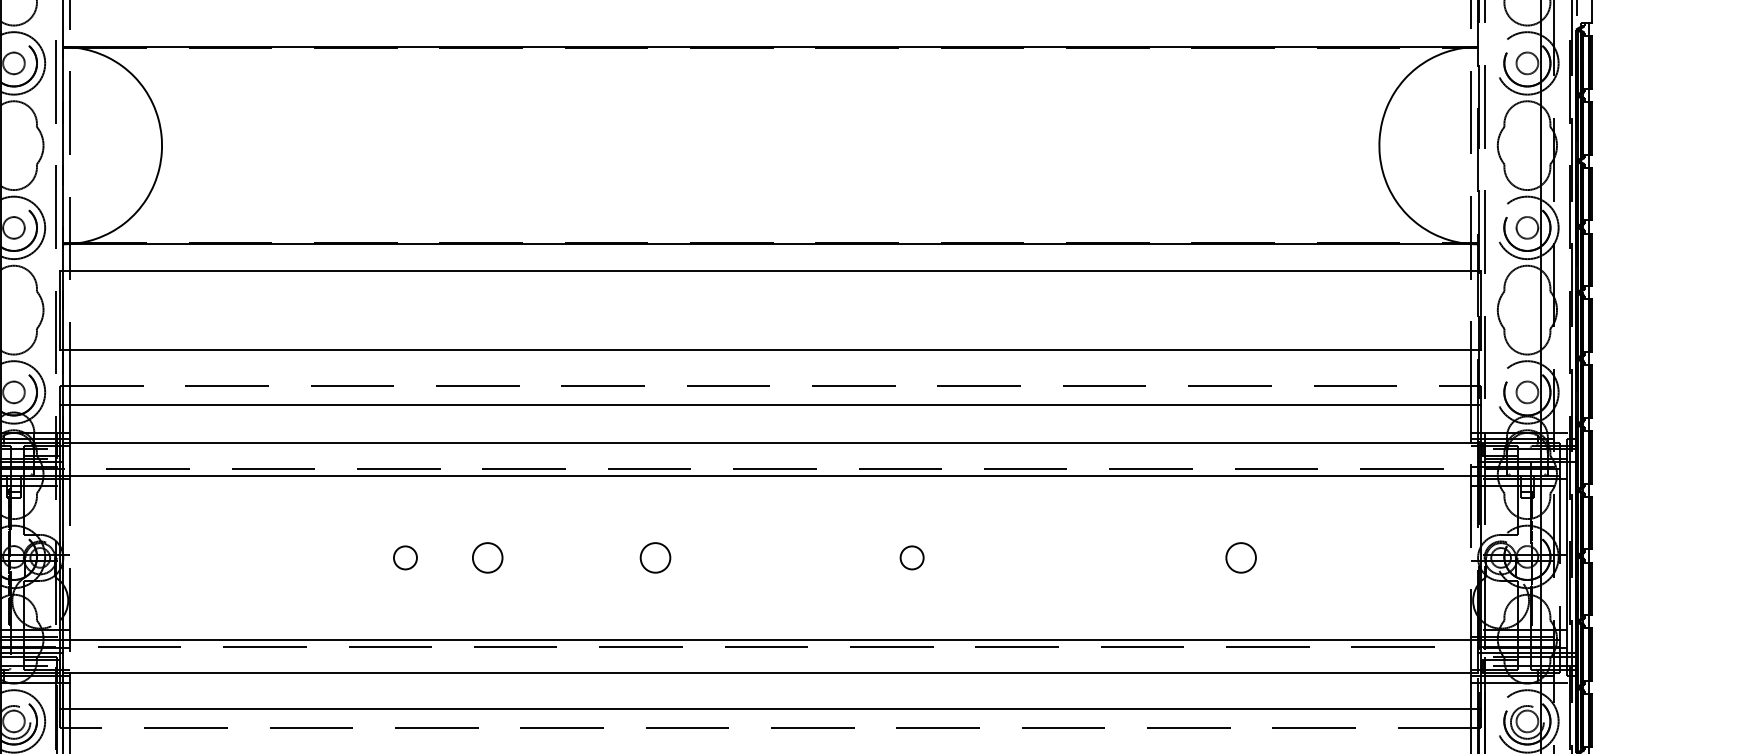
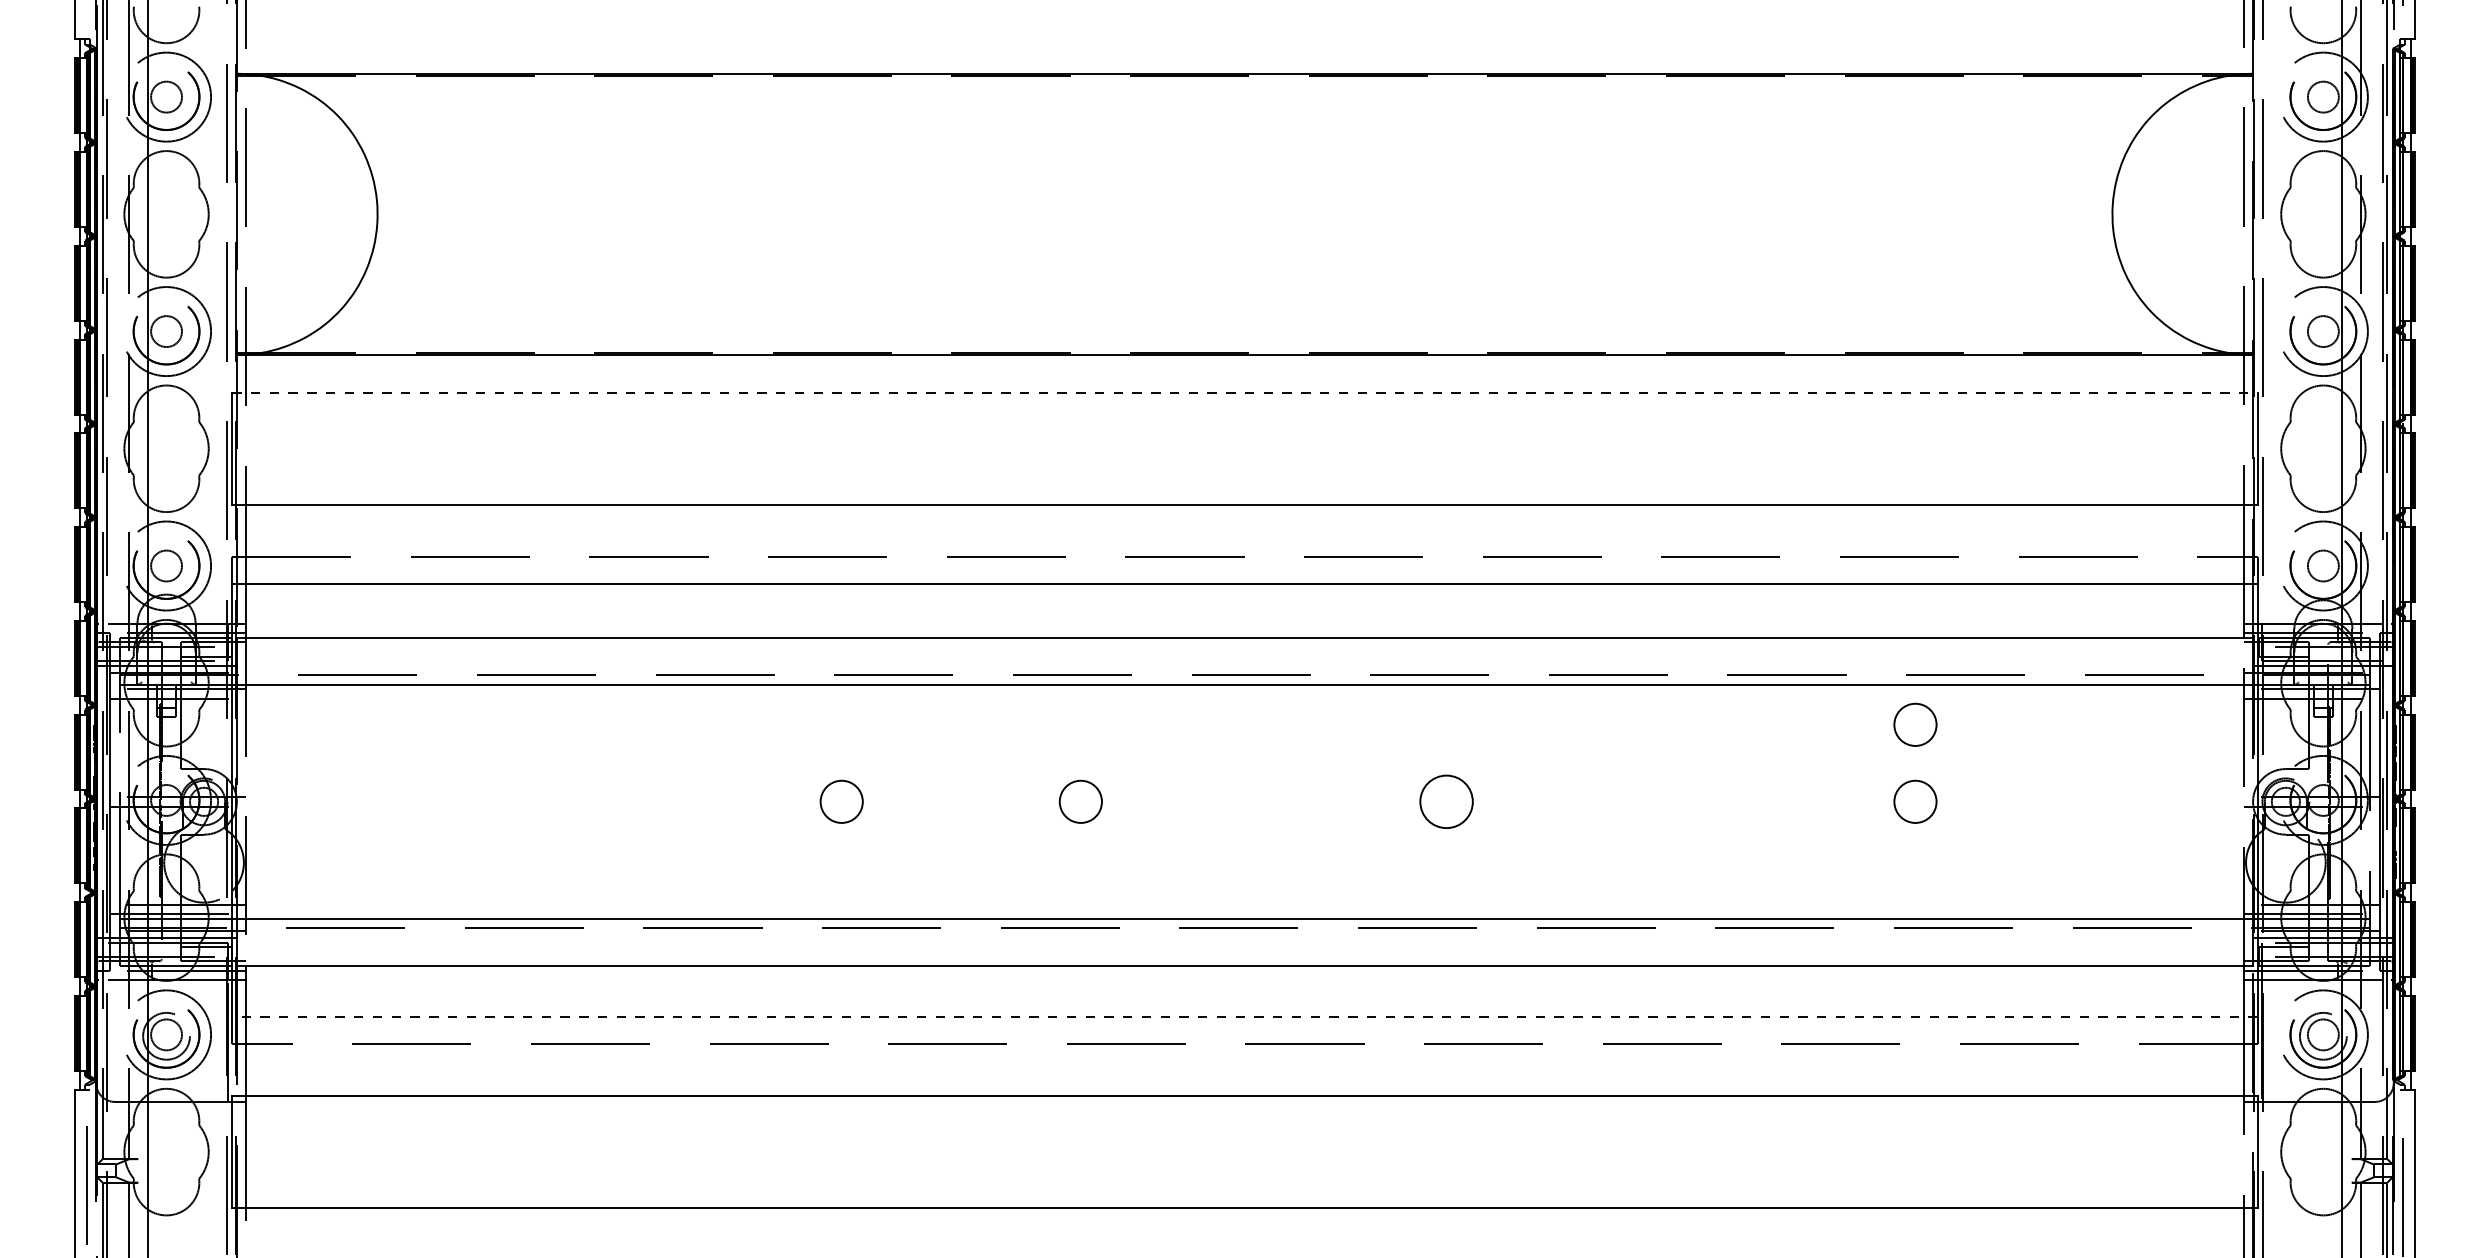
line: (770, 270) -> (1244, 392), solid -> dashed
circle: (1241, 503) -> (1915, 724), added
circle: (405, 557) -> (724, 801), removed
circle: (912, 557) -> (1446, 801), size x1.6
line: (770, 709) -> (1244, 1017), solid -> dashed

